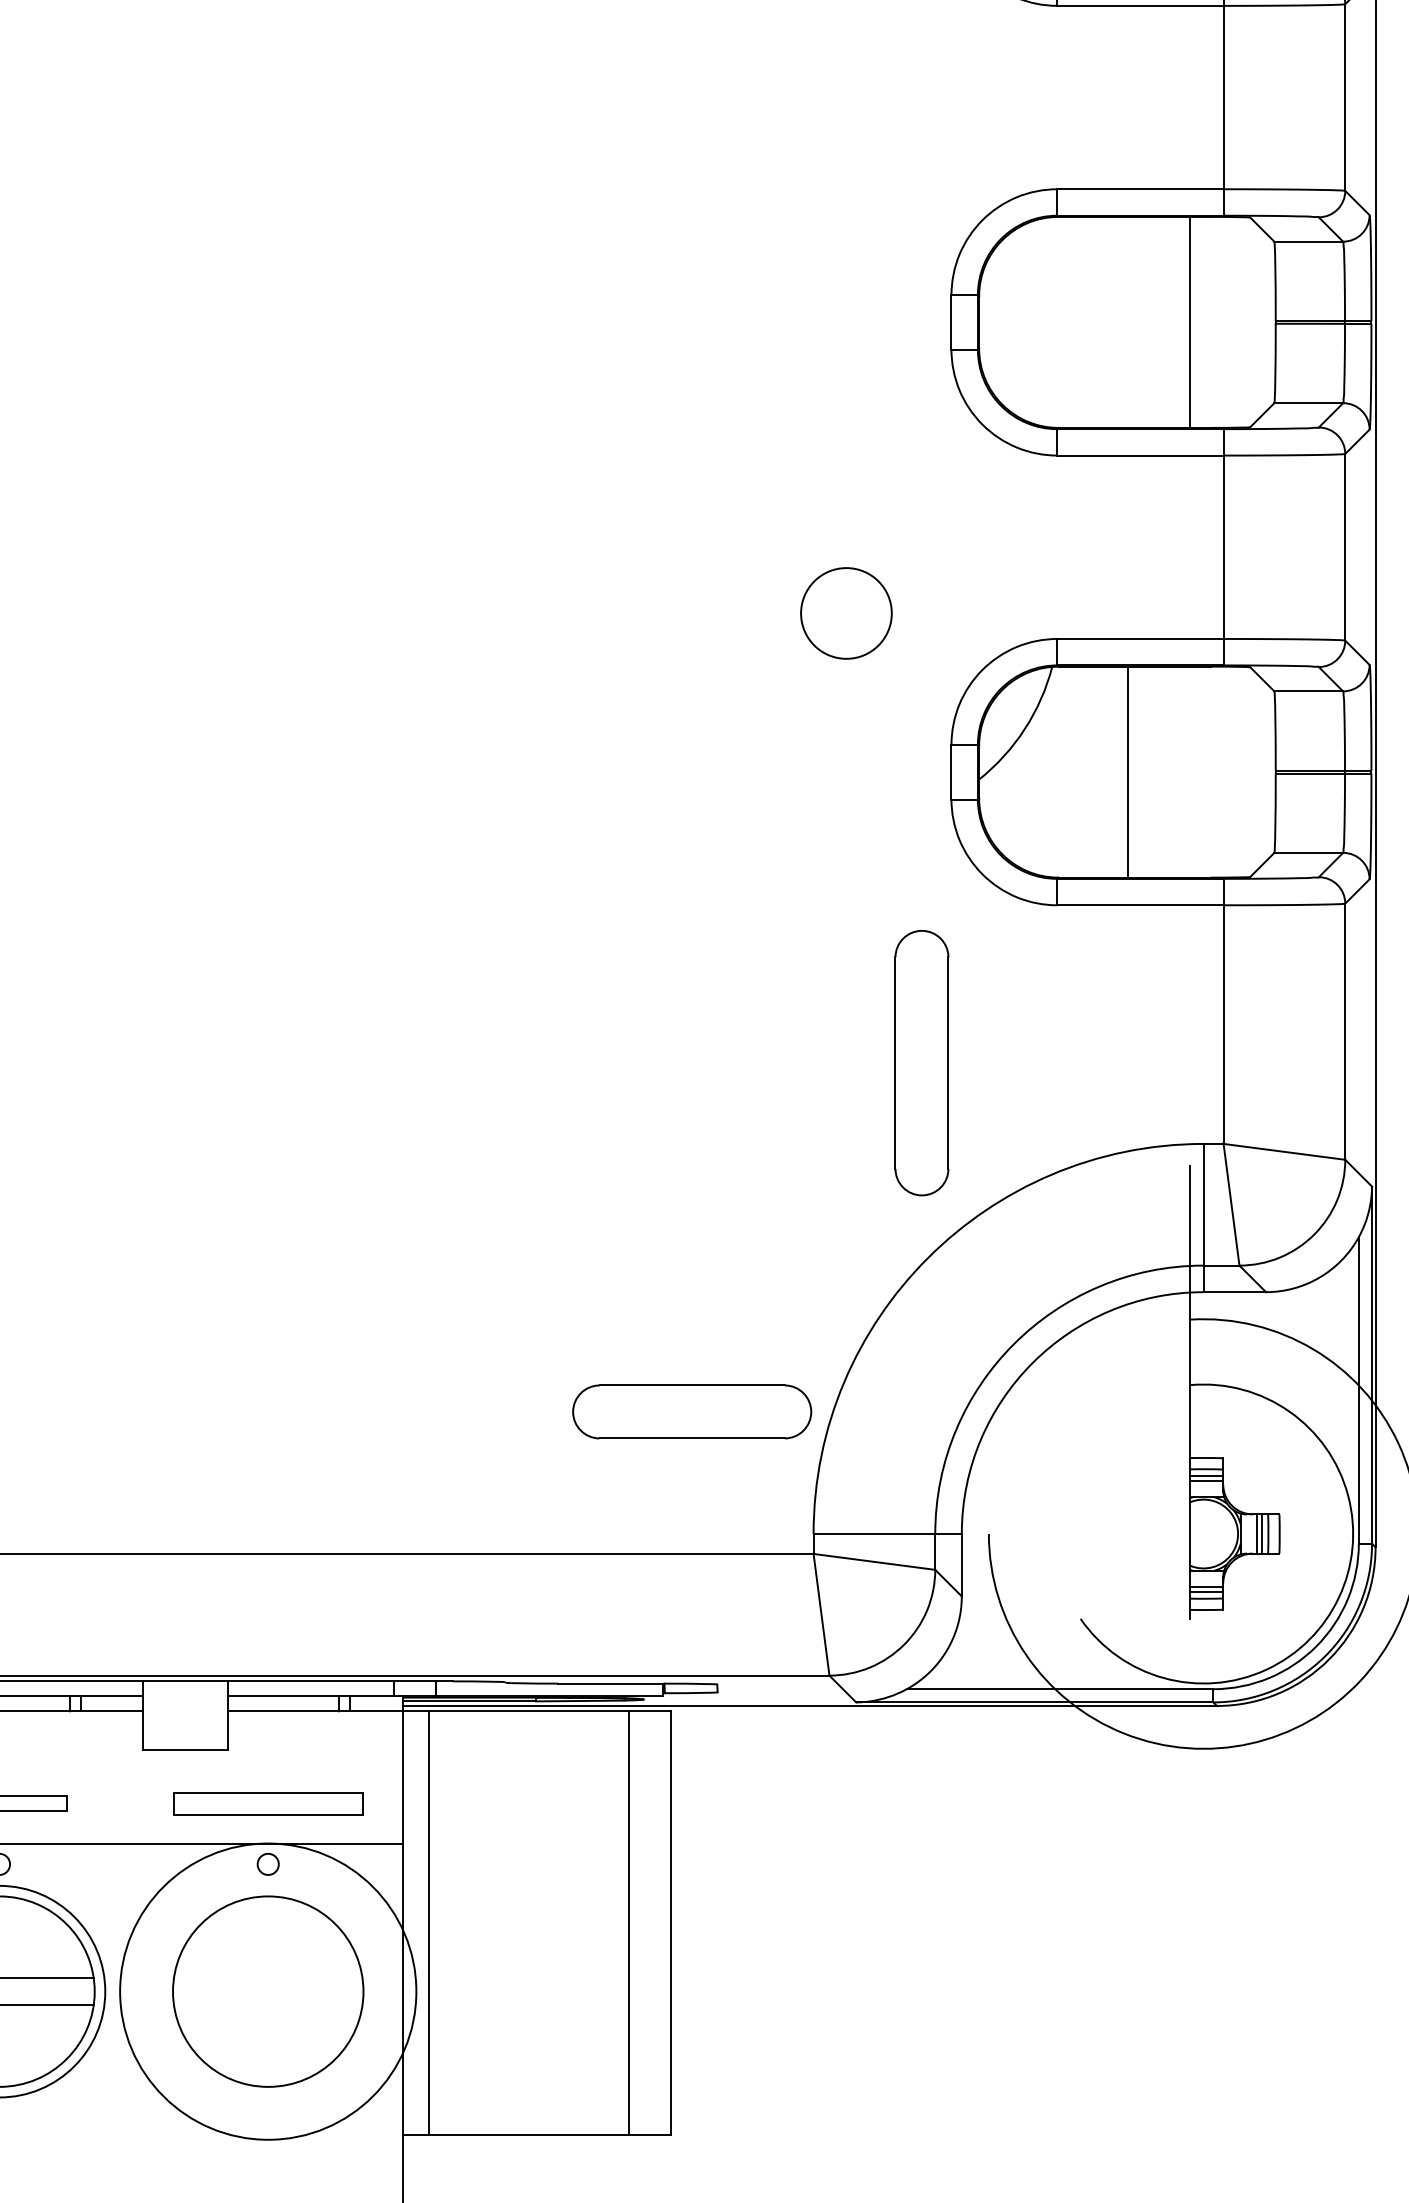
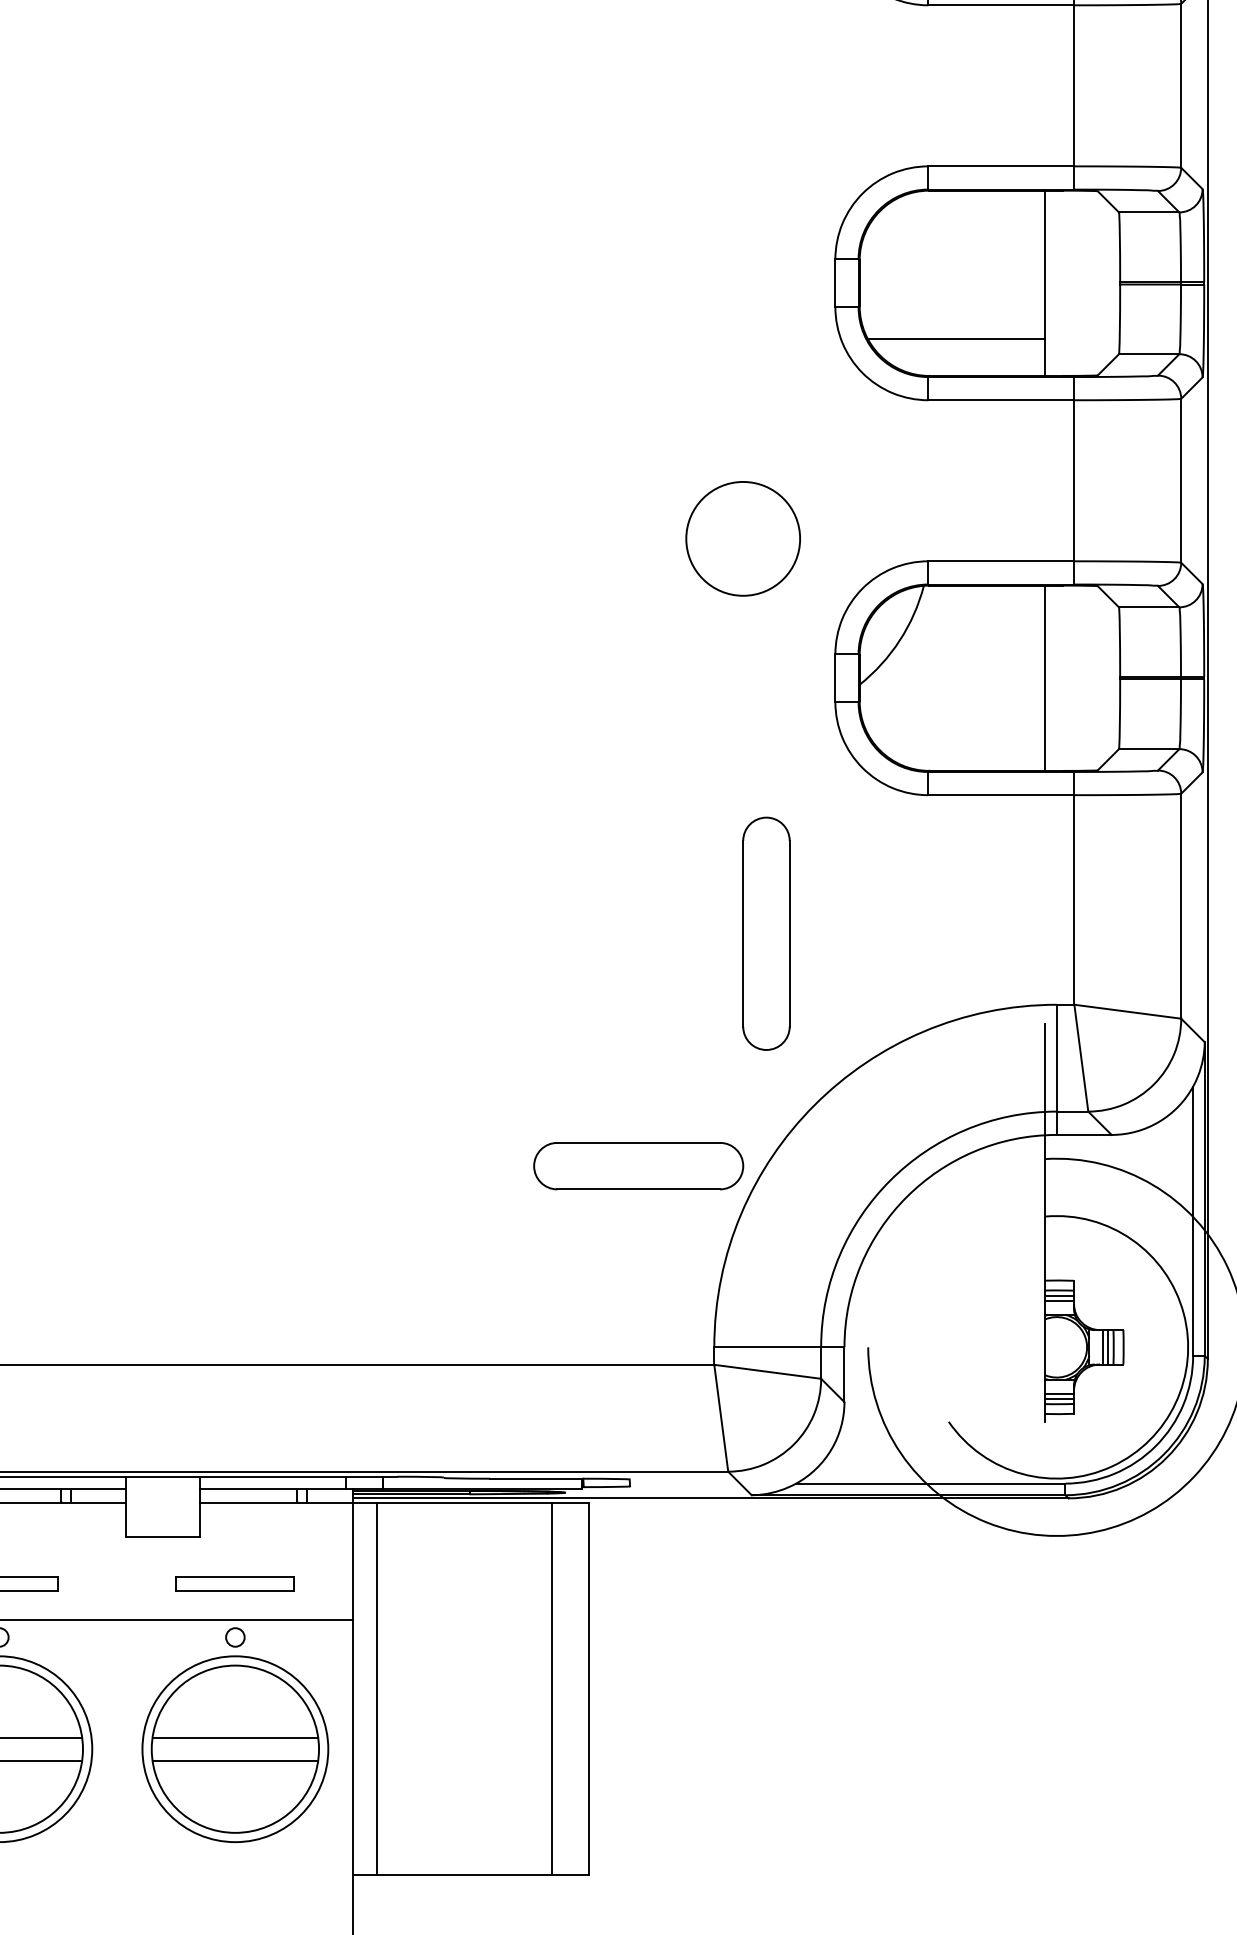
line: (1089, 385) -> (956, 338), added
circle: (845, 612) -> (742, 538), size x1.43
line: (1128, 771) -> (1045, 677), moved
part: (921, 1062) -> (766, 933), moved
part: (691, 1412) -> (638, 1166), moved
part: (267, 1802) -> (234, 1583), size x0.71
line: (268, 1978) -> (235, 1737), added
circle: (268, 1991) -> (235, 1749), size x0.71
line: (268, 2004) -> (235, 1760), added

